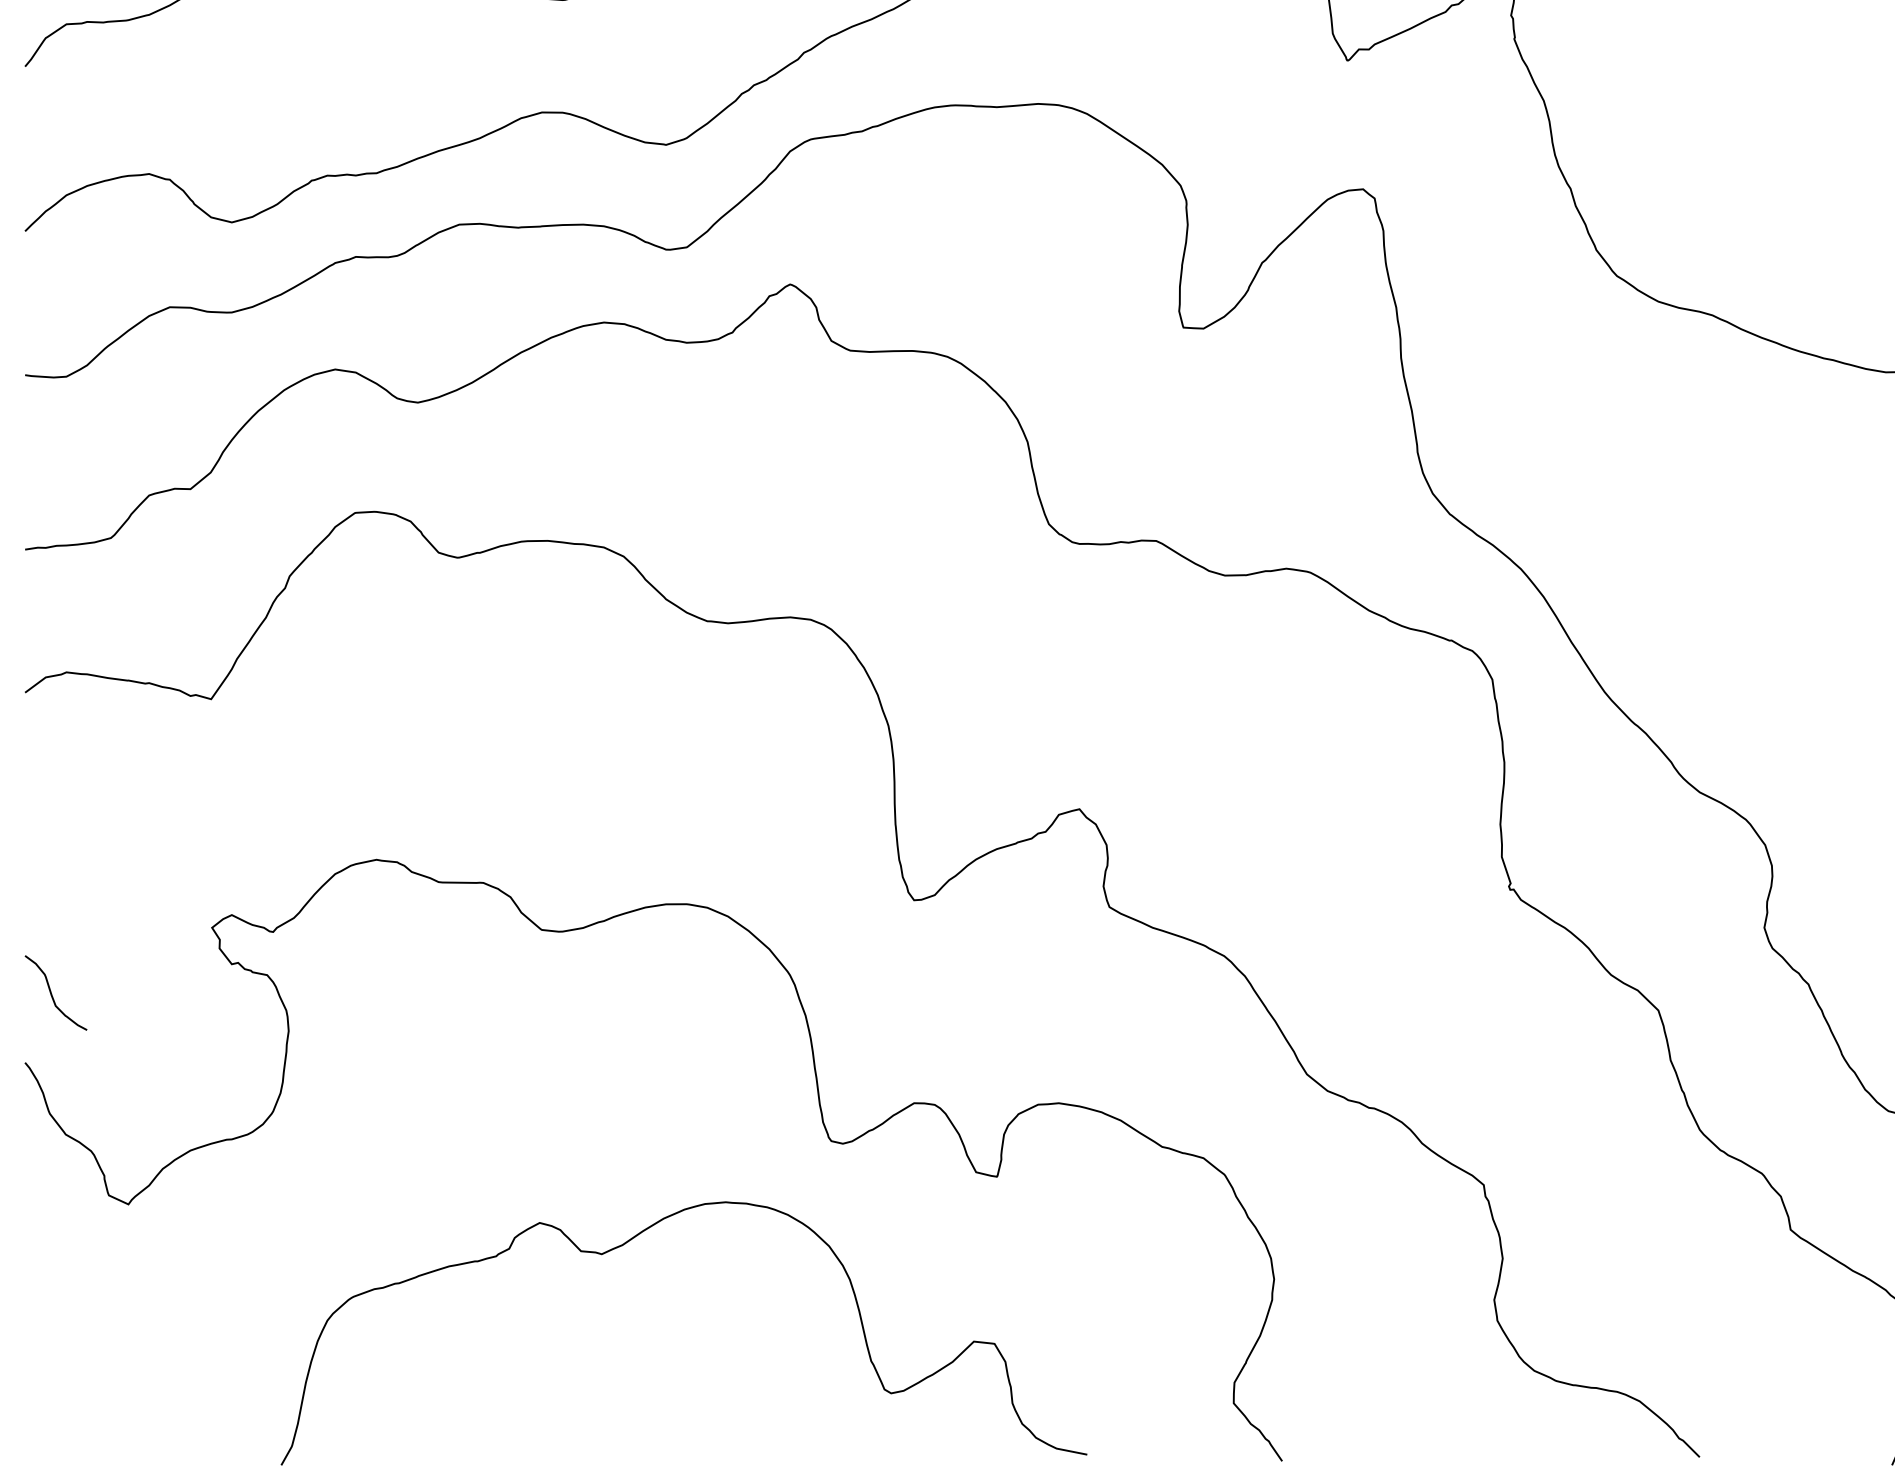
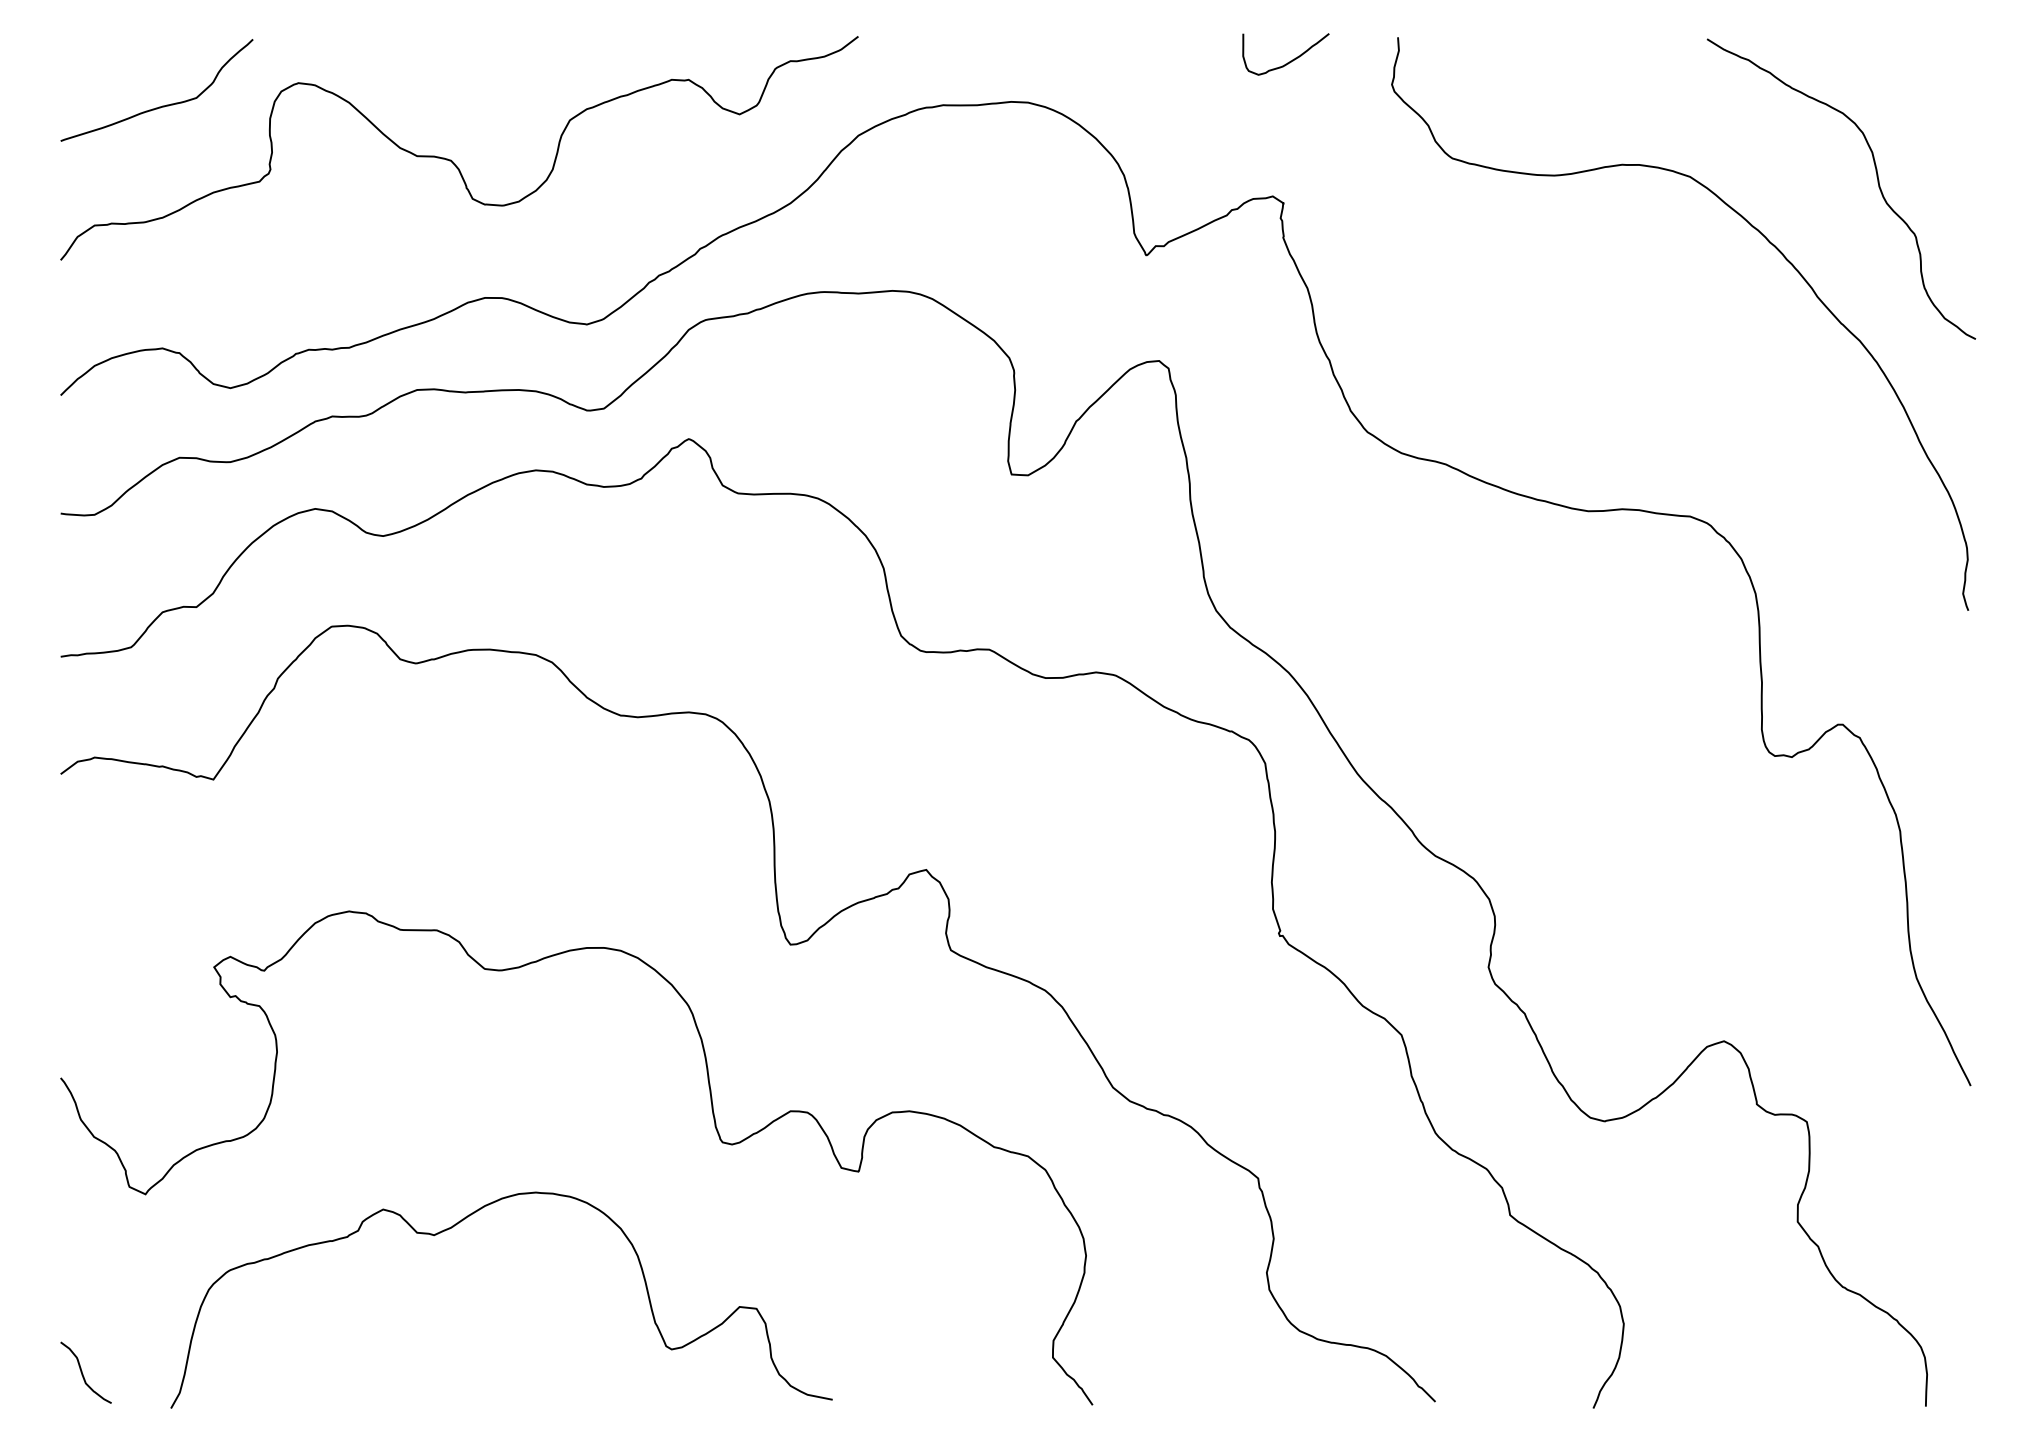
curve: (52, 995) -> (83, 1374), moved
curve: (625, 1244) -> (453, 1227), moved

